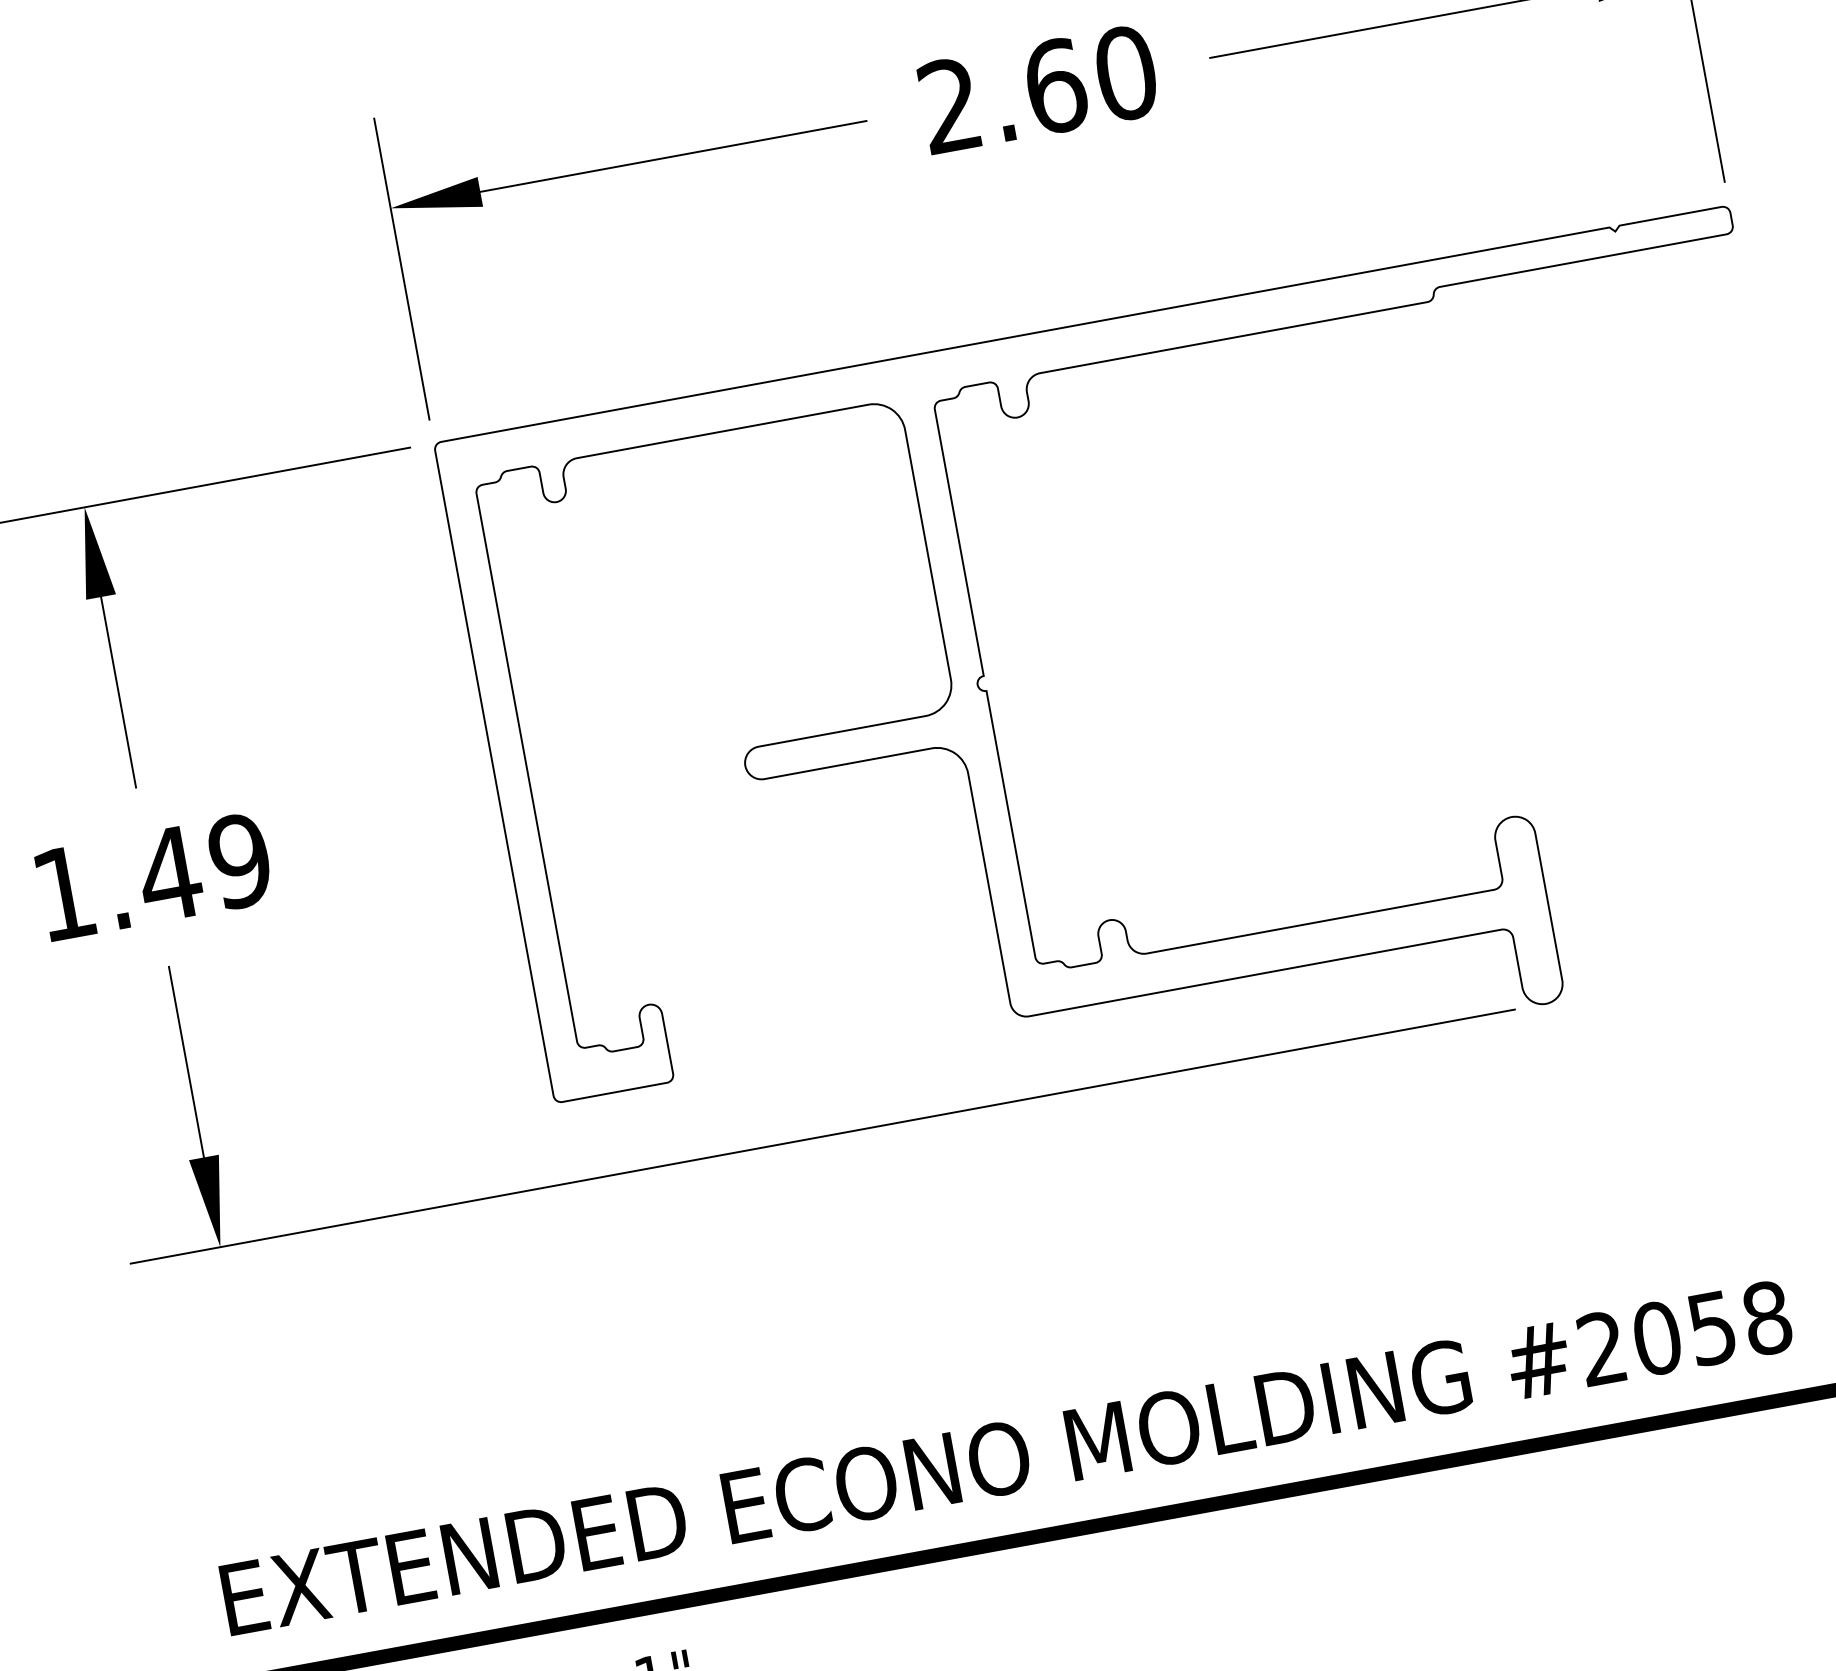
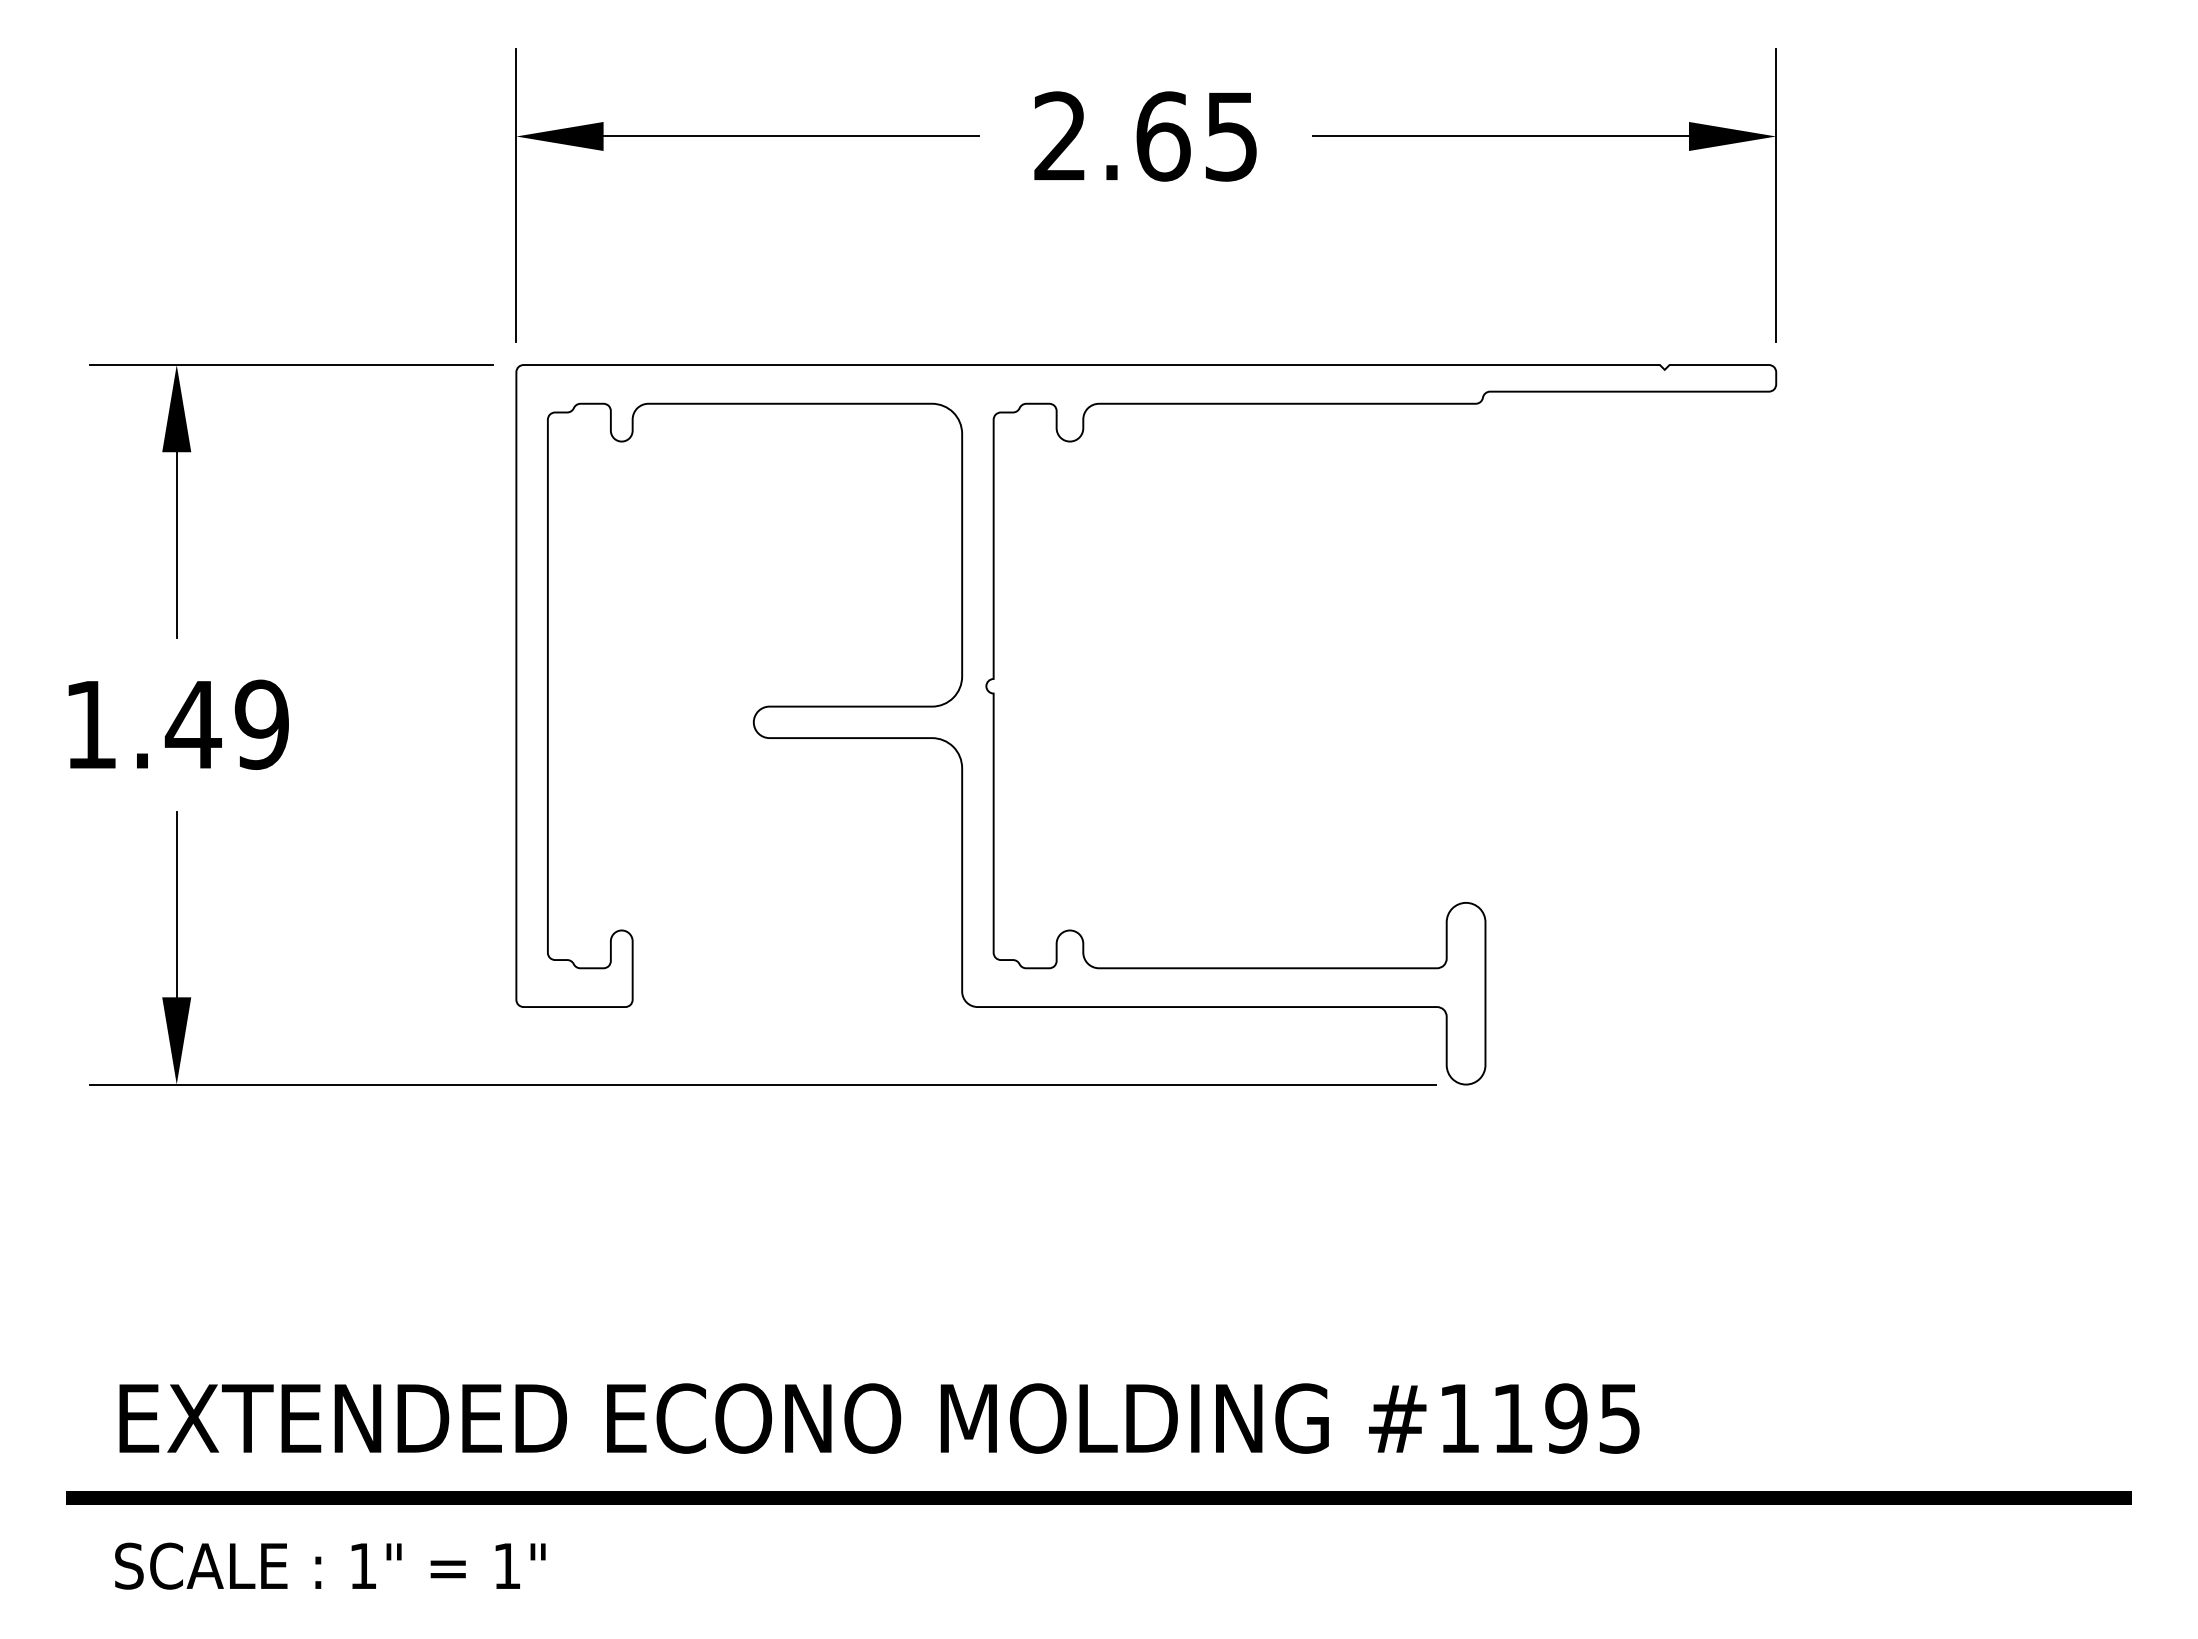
text: (1125, 73) -> (1231, 136), 2.60 -> 2.65
text: (1685, 1333) -> (1540, 1418), #2058 -> #1195

